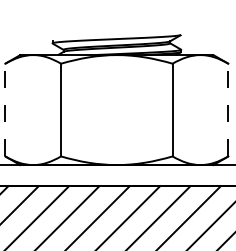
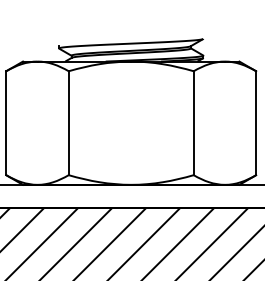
line: (5, 110) -> (6, 123), dashed -> solid
line: (228, 110) -> (256, 123), dashed -> solid

